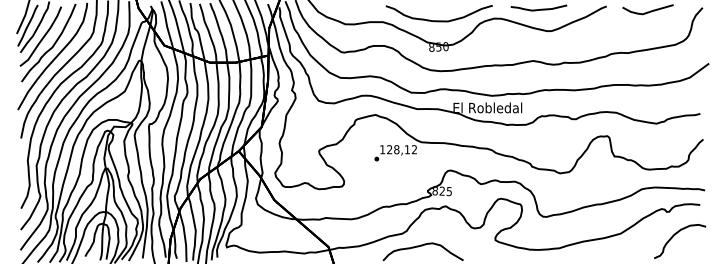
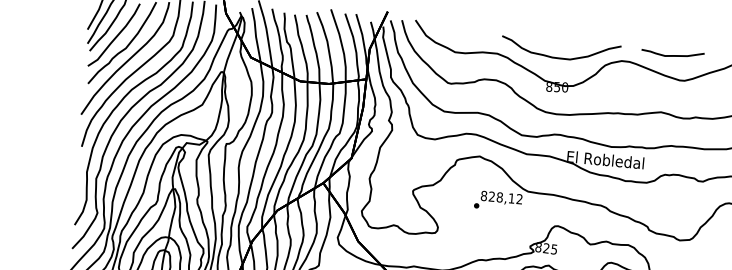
text: (382, 149) -> (483, 195), 128,12 -> 828,12

